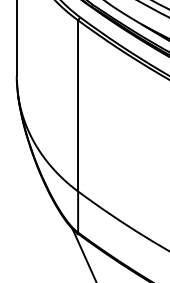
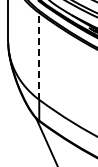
line: (78, 104) -> (39, 55), solid -> dashed

